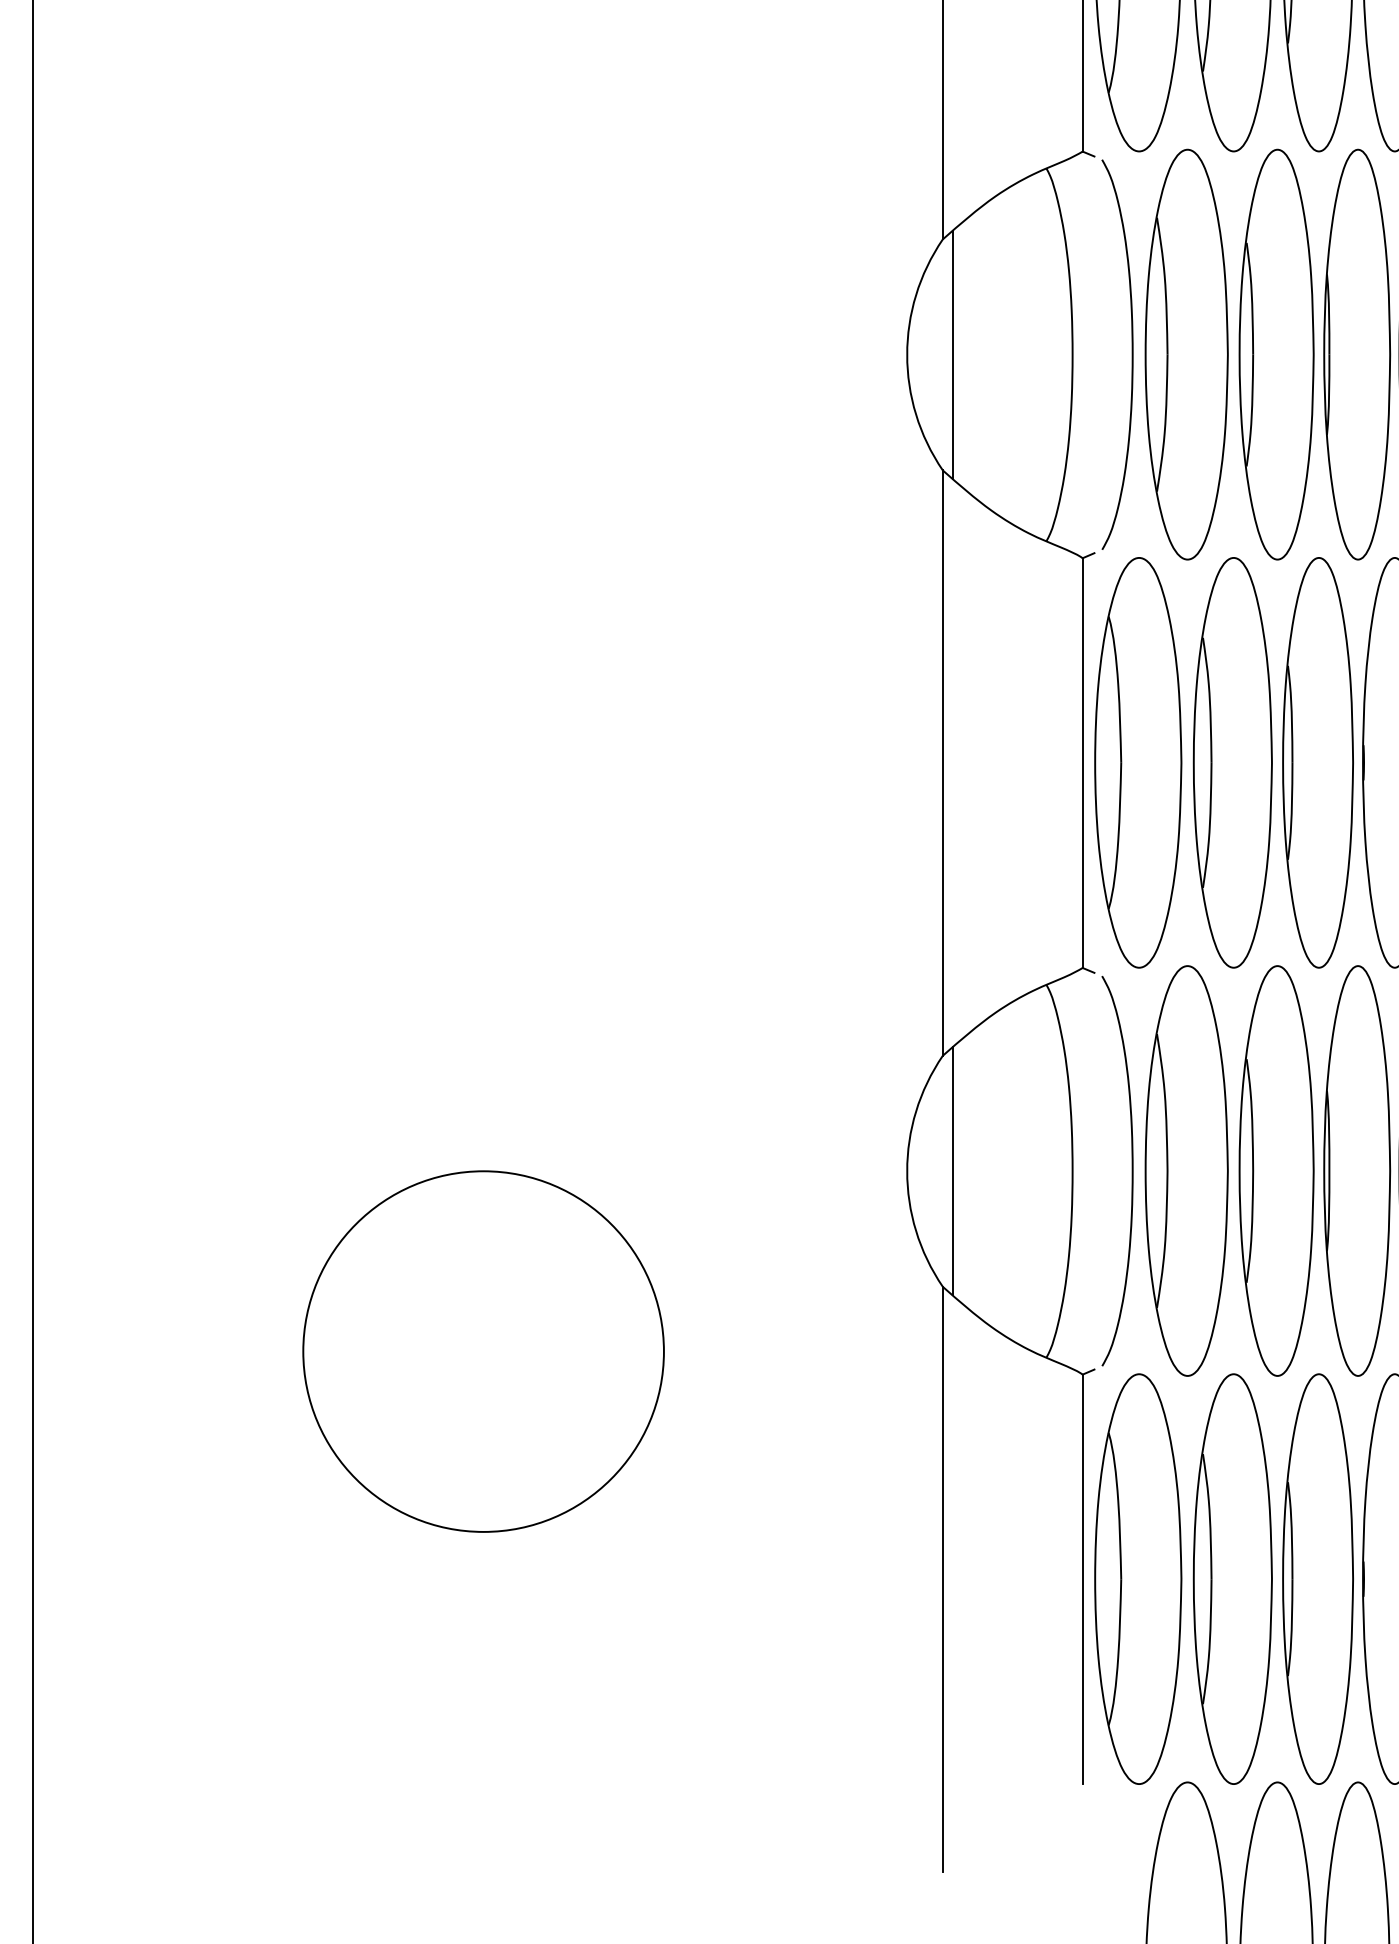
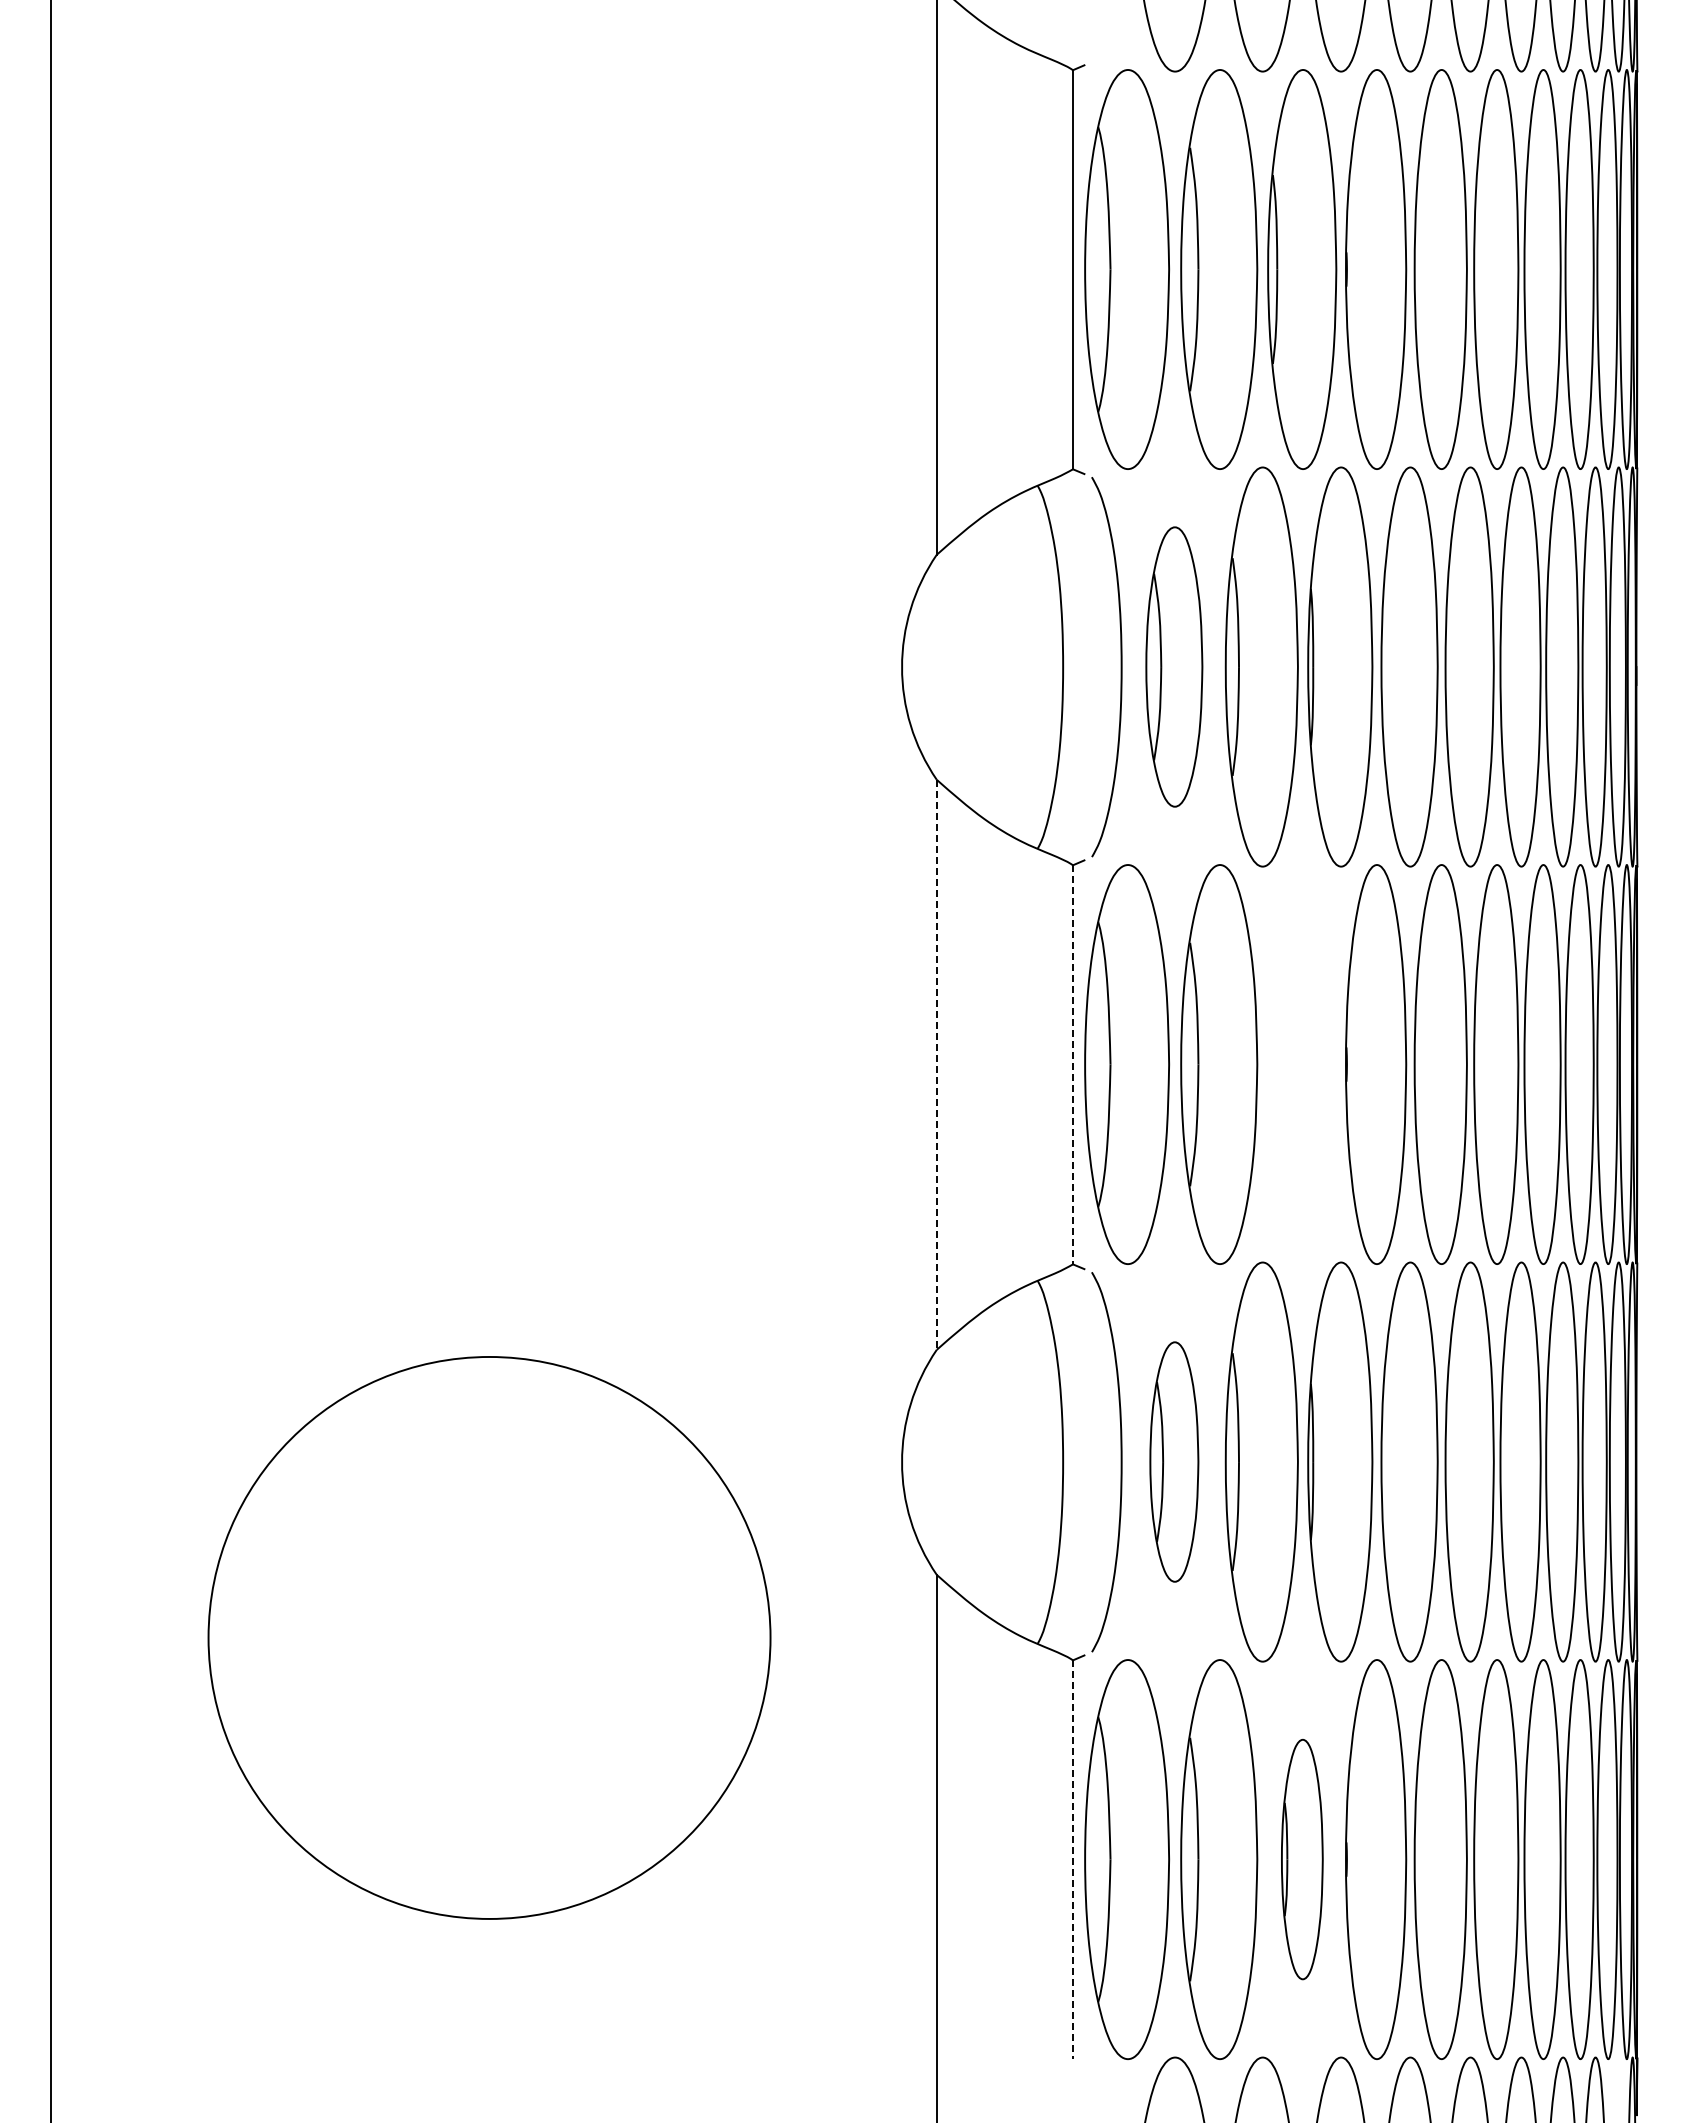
part: (1186, 354) -> (1174, 666), size x0.7
line: (952, 355) -> (946, 667), removed
line: (1083, 762) -> (1073, 1064), solid -> dashed
part: (1318, 762) -> (1302, 1064), removed
line: (942, 763) -> (936, 1065), solid -> dashed
part: (1186, 1170) -> (1174, 1461), size x0.6
line: (952, 1171) -> (946, 1462), removed
circle: (483, 1351) -> (489, 1637), size x1.6
line: (1083, 1579) -> (1073, 1859), solid -> dashed
part: (1318, 1579) -> (1302, 1859), size x0.6

